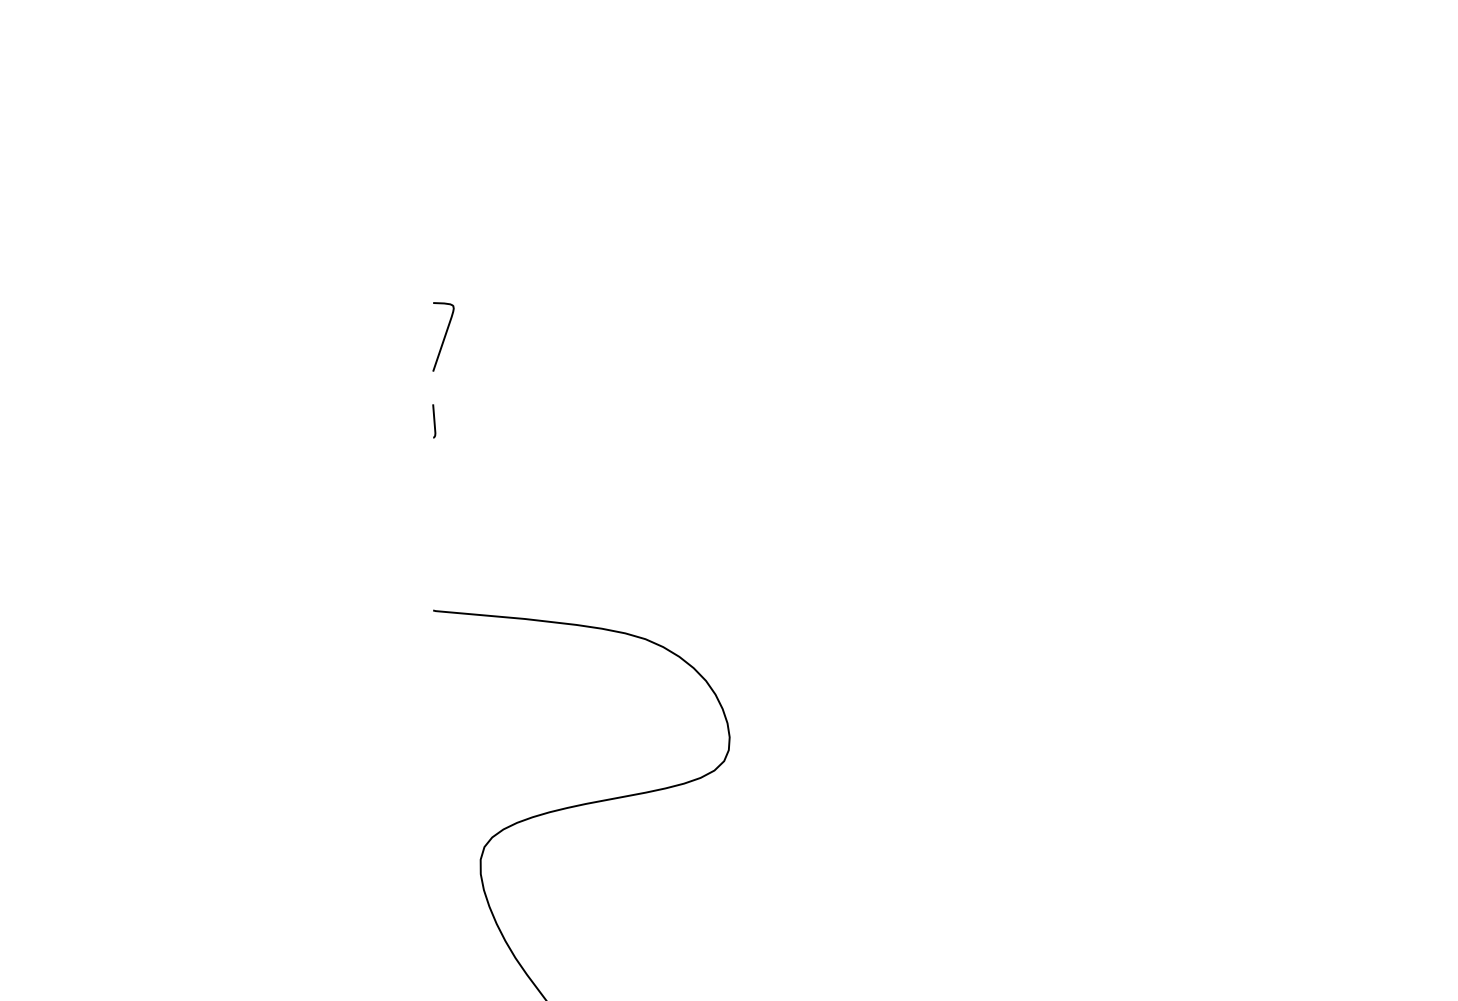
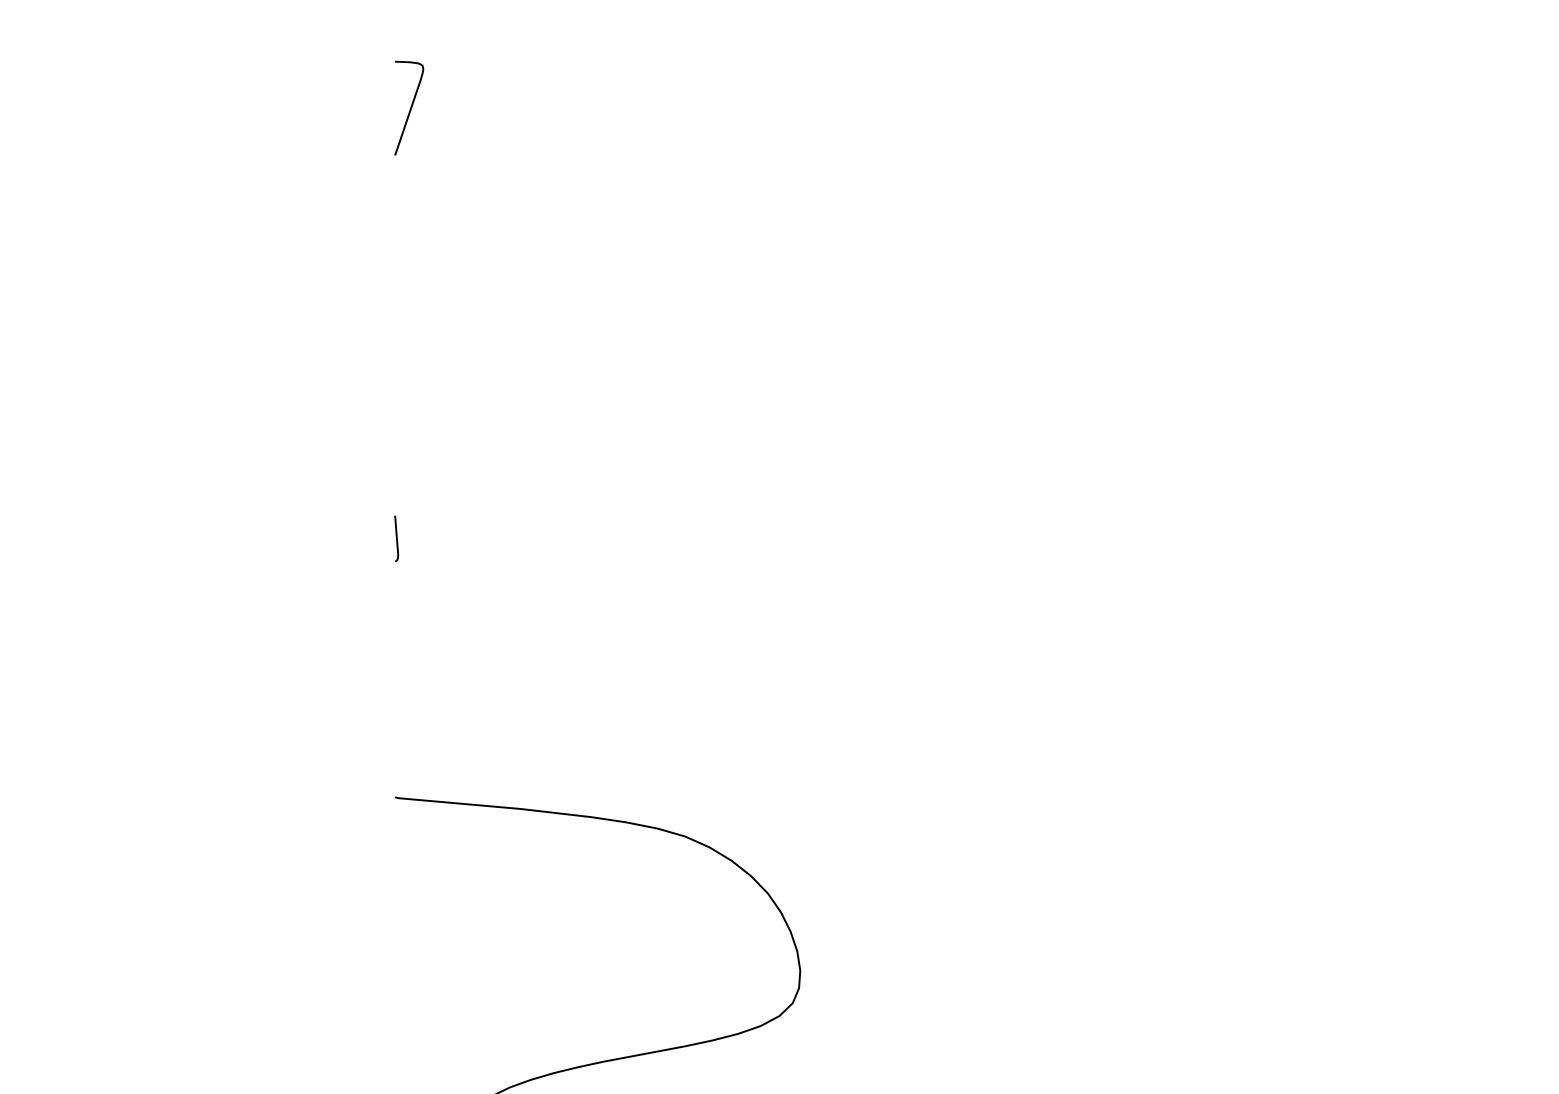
curve: (444, 336) -> (410, 107), moved

